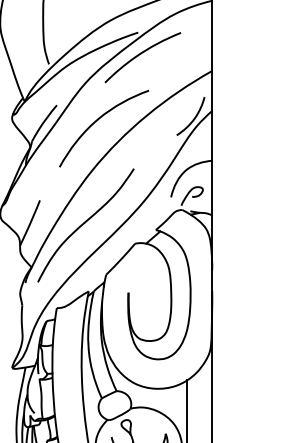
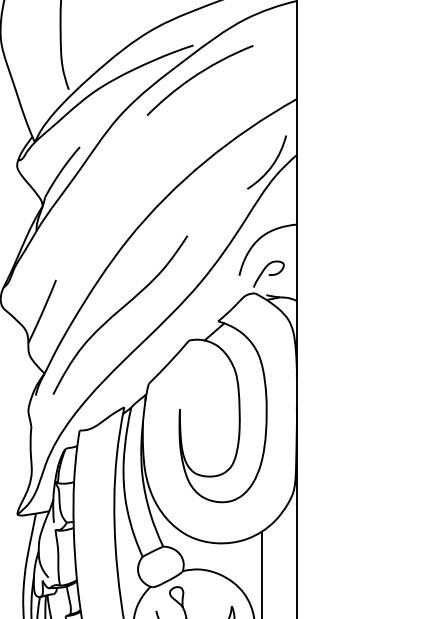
curve: (97, 121) -> (136, 169), removed

